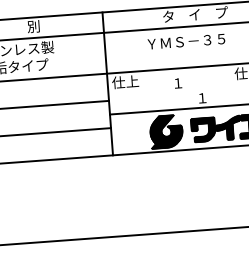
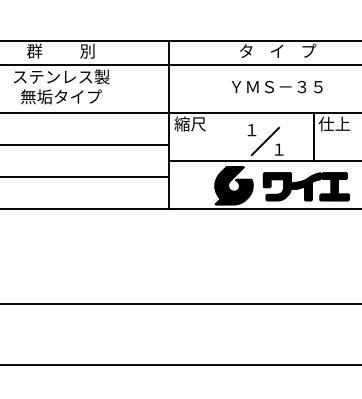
text: (185, 41) -> (276, 86), moved
text: (124, 81) -> (189, 123), 仕上 -> 縮尺
line: (230, 84) -> (313, 136), added
line: (190, 92) -> (265, 141), added

